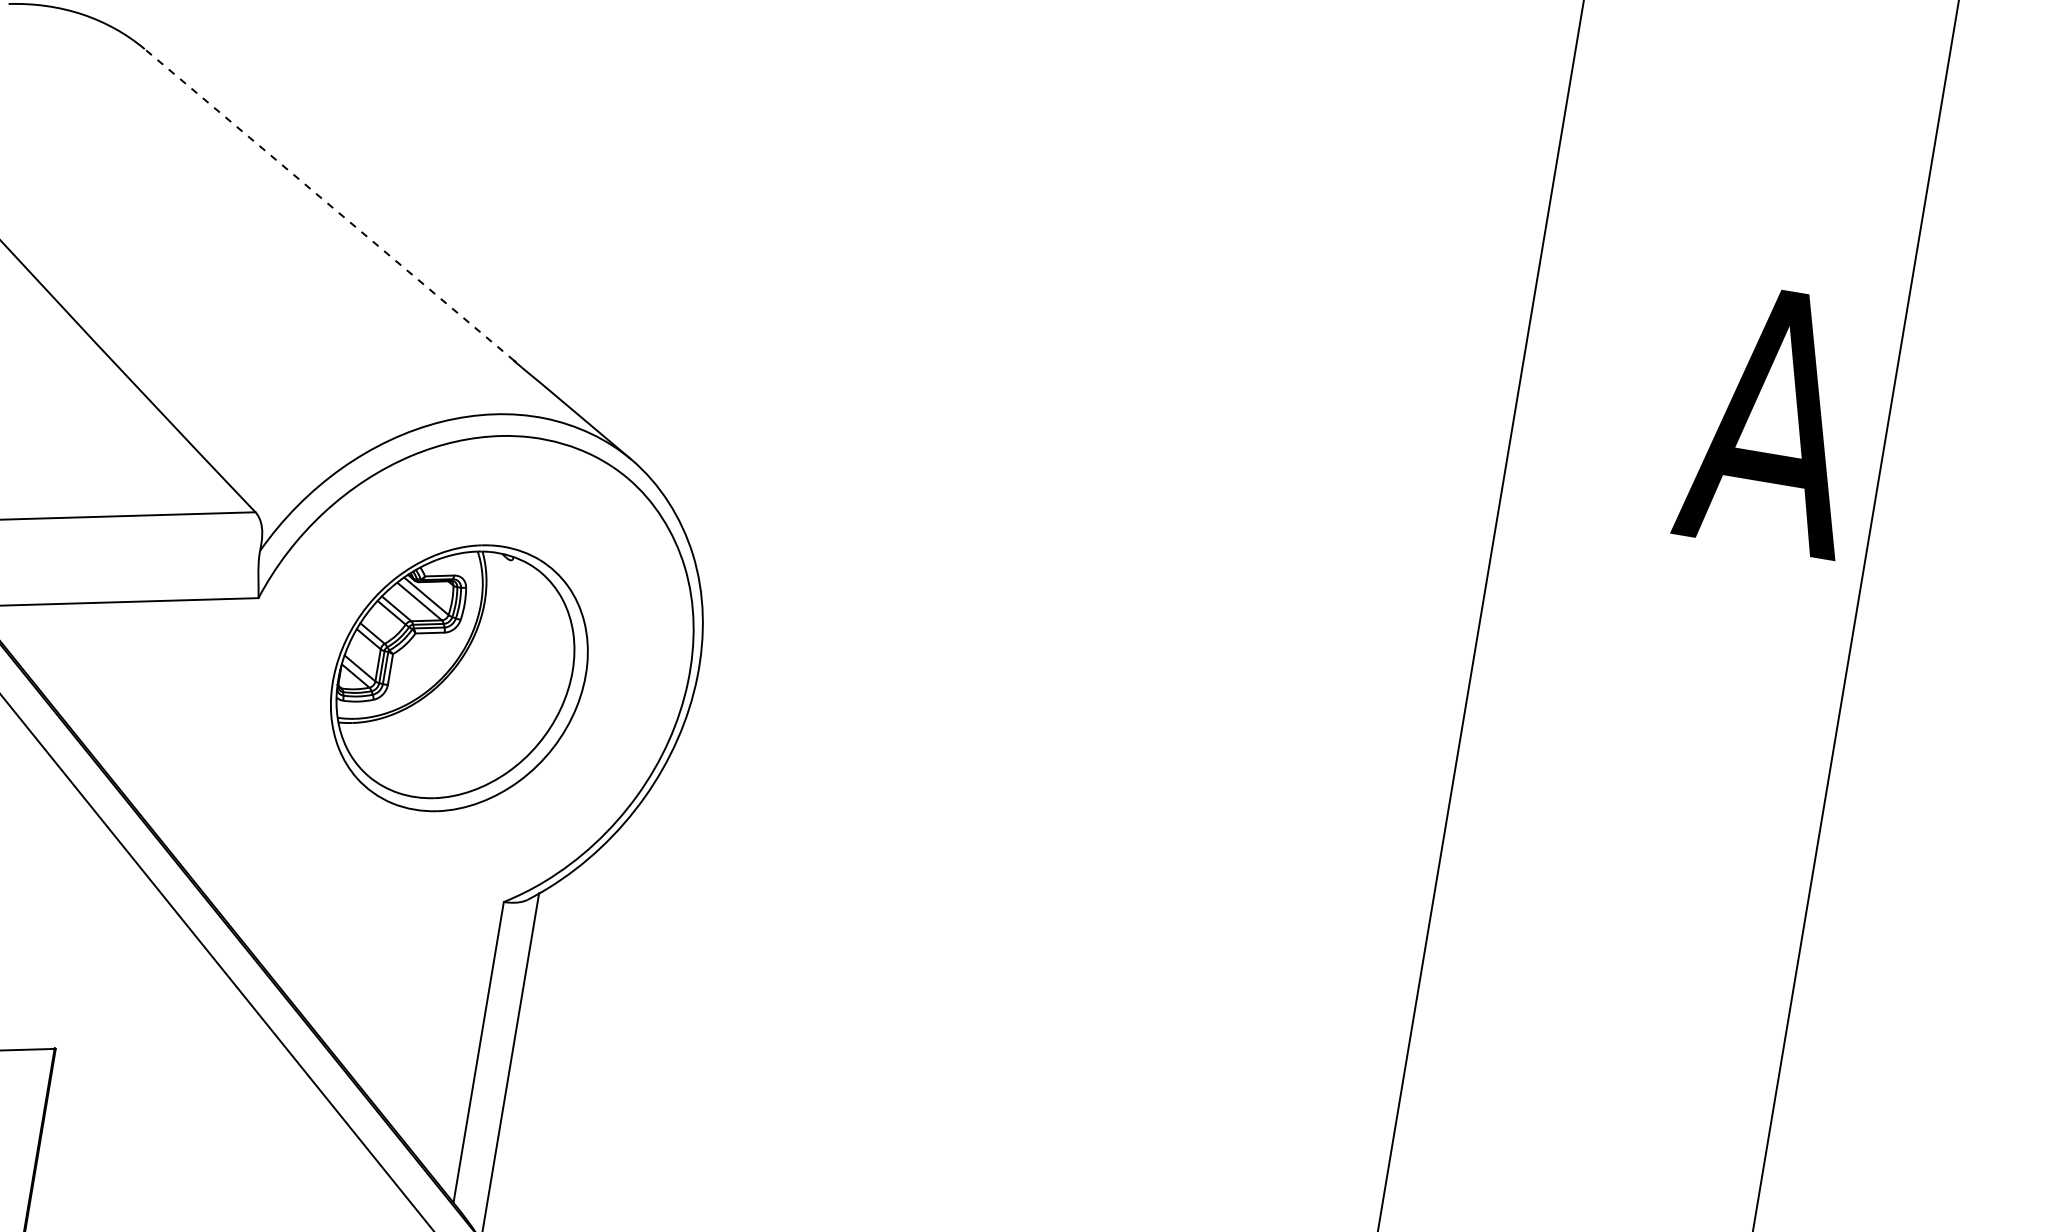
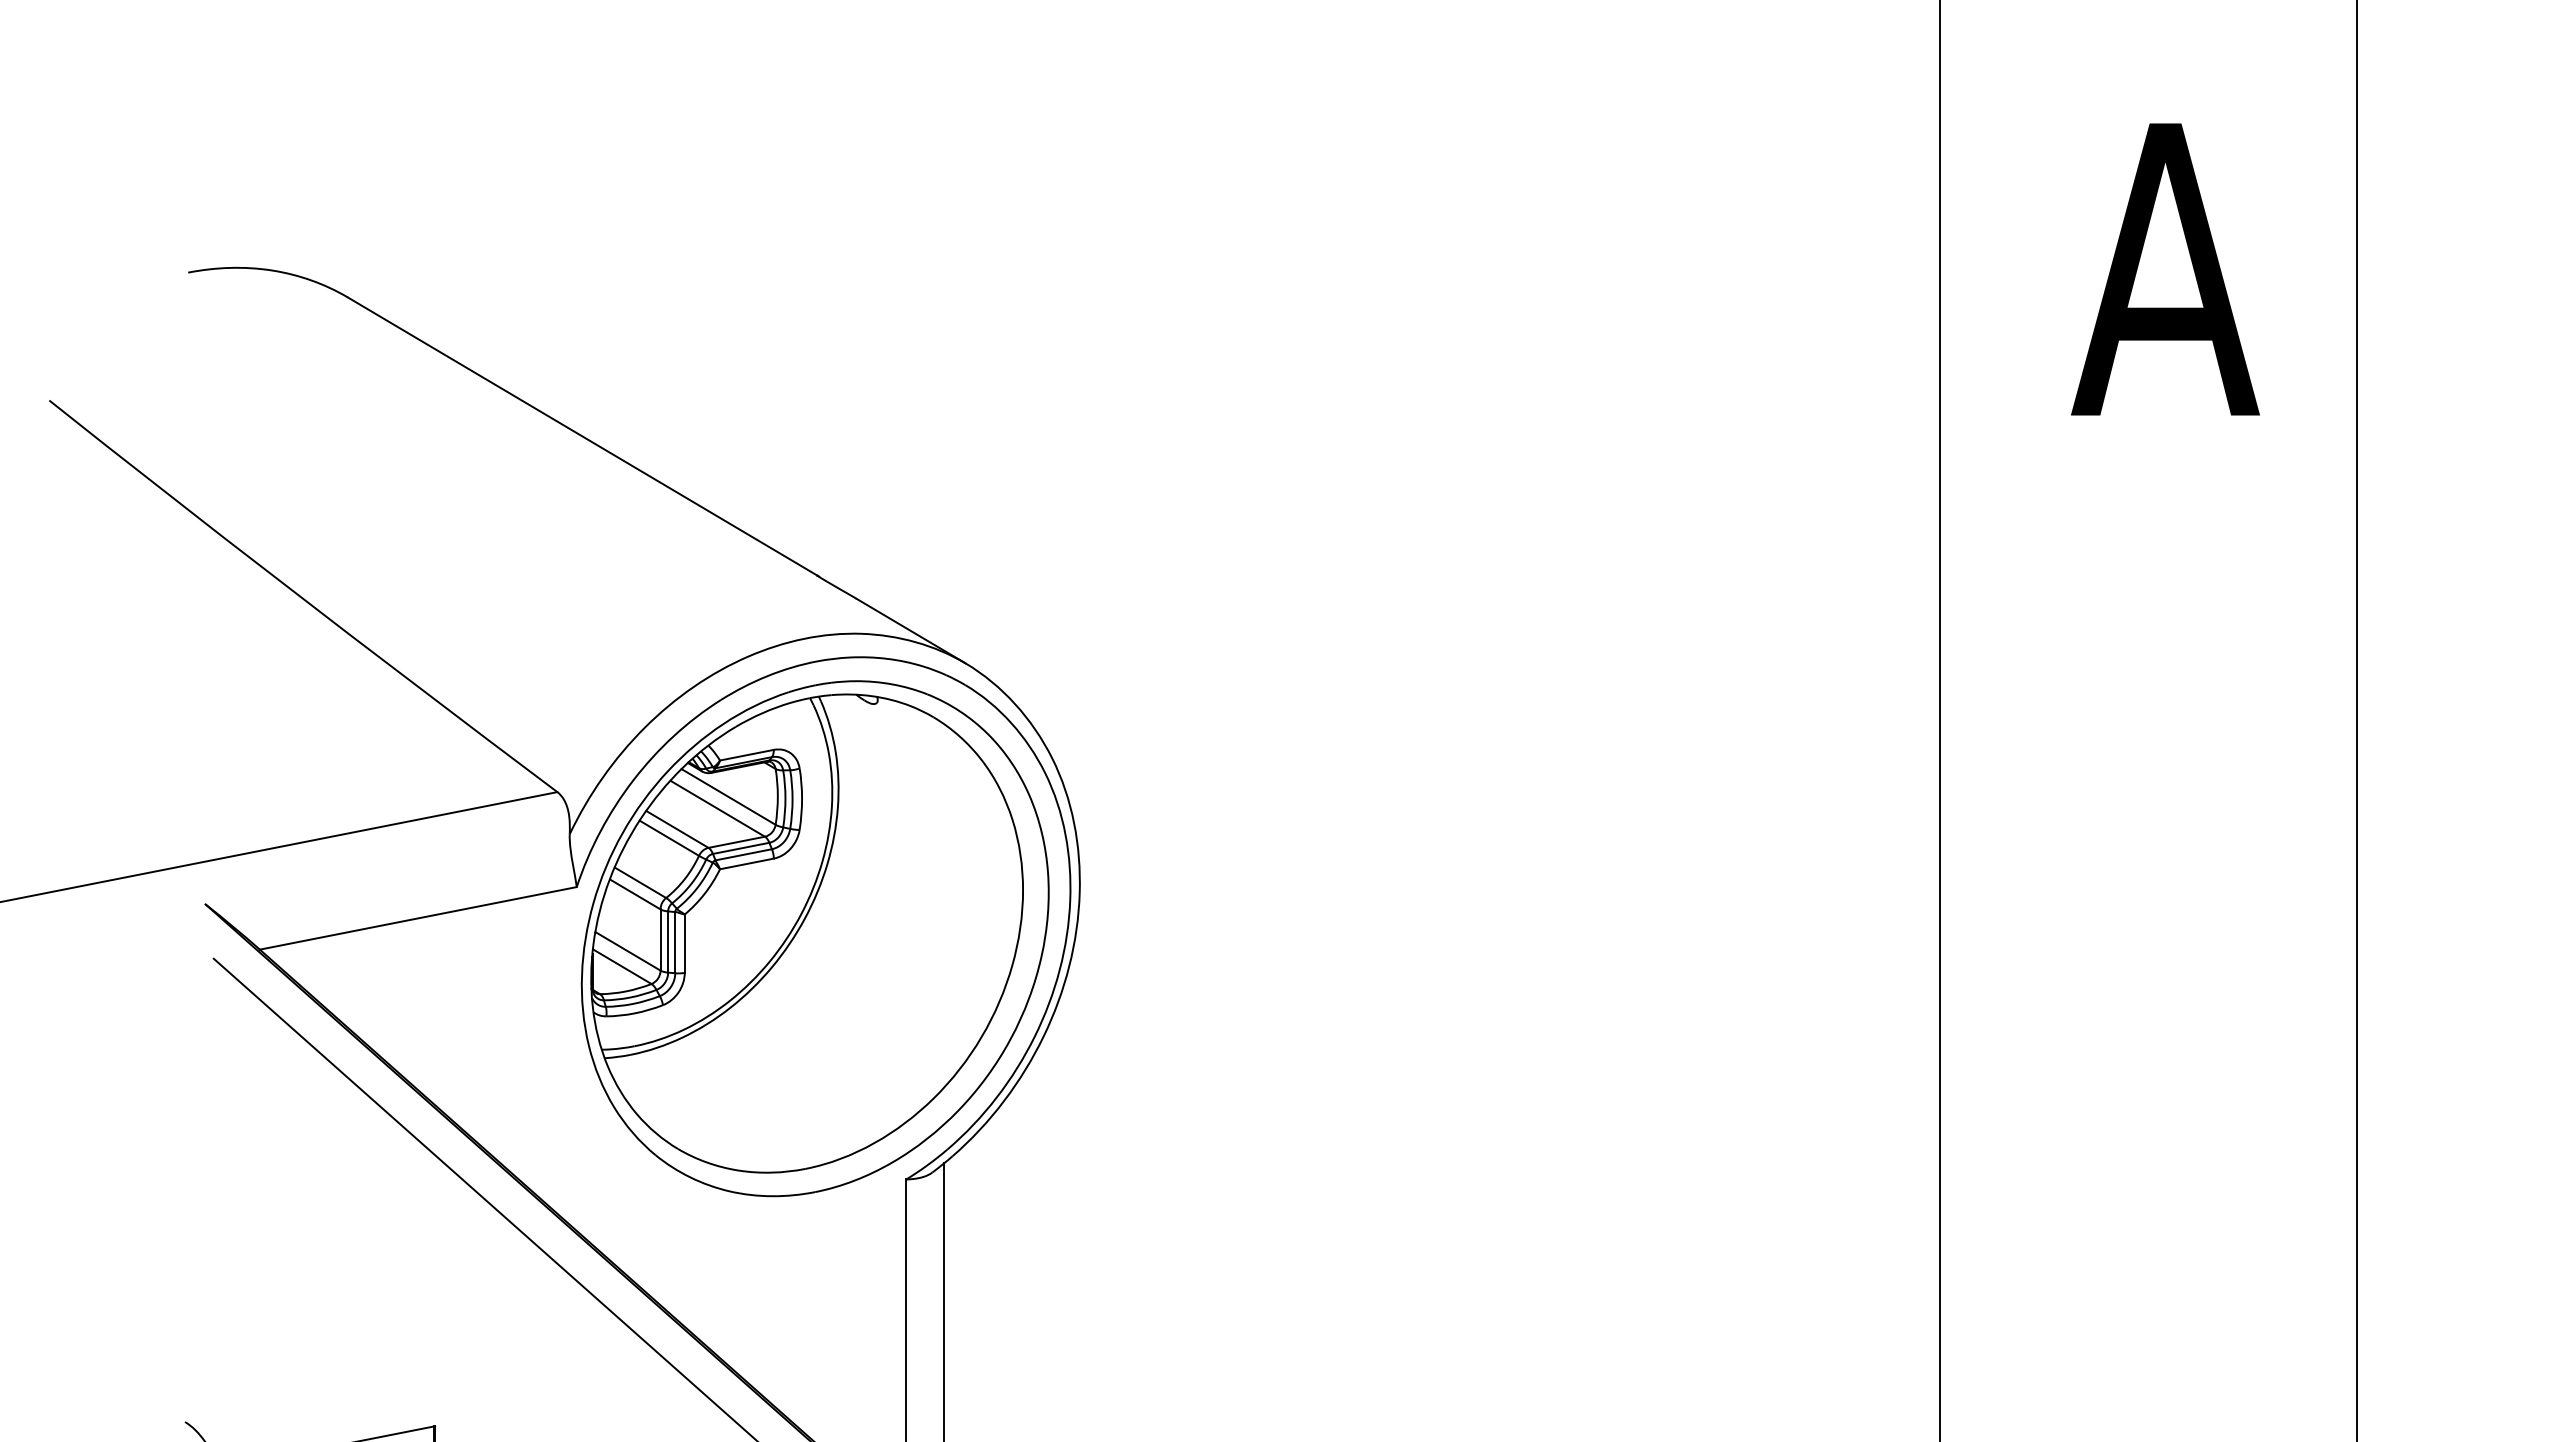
line: (329, 204) -> (582, 436), dashed -> solid
text: (1774, 419) -> (2165, 269), moved
part: (458, 677) -> (814, 938), size x1.67

